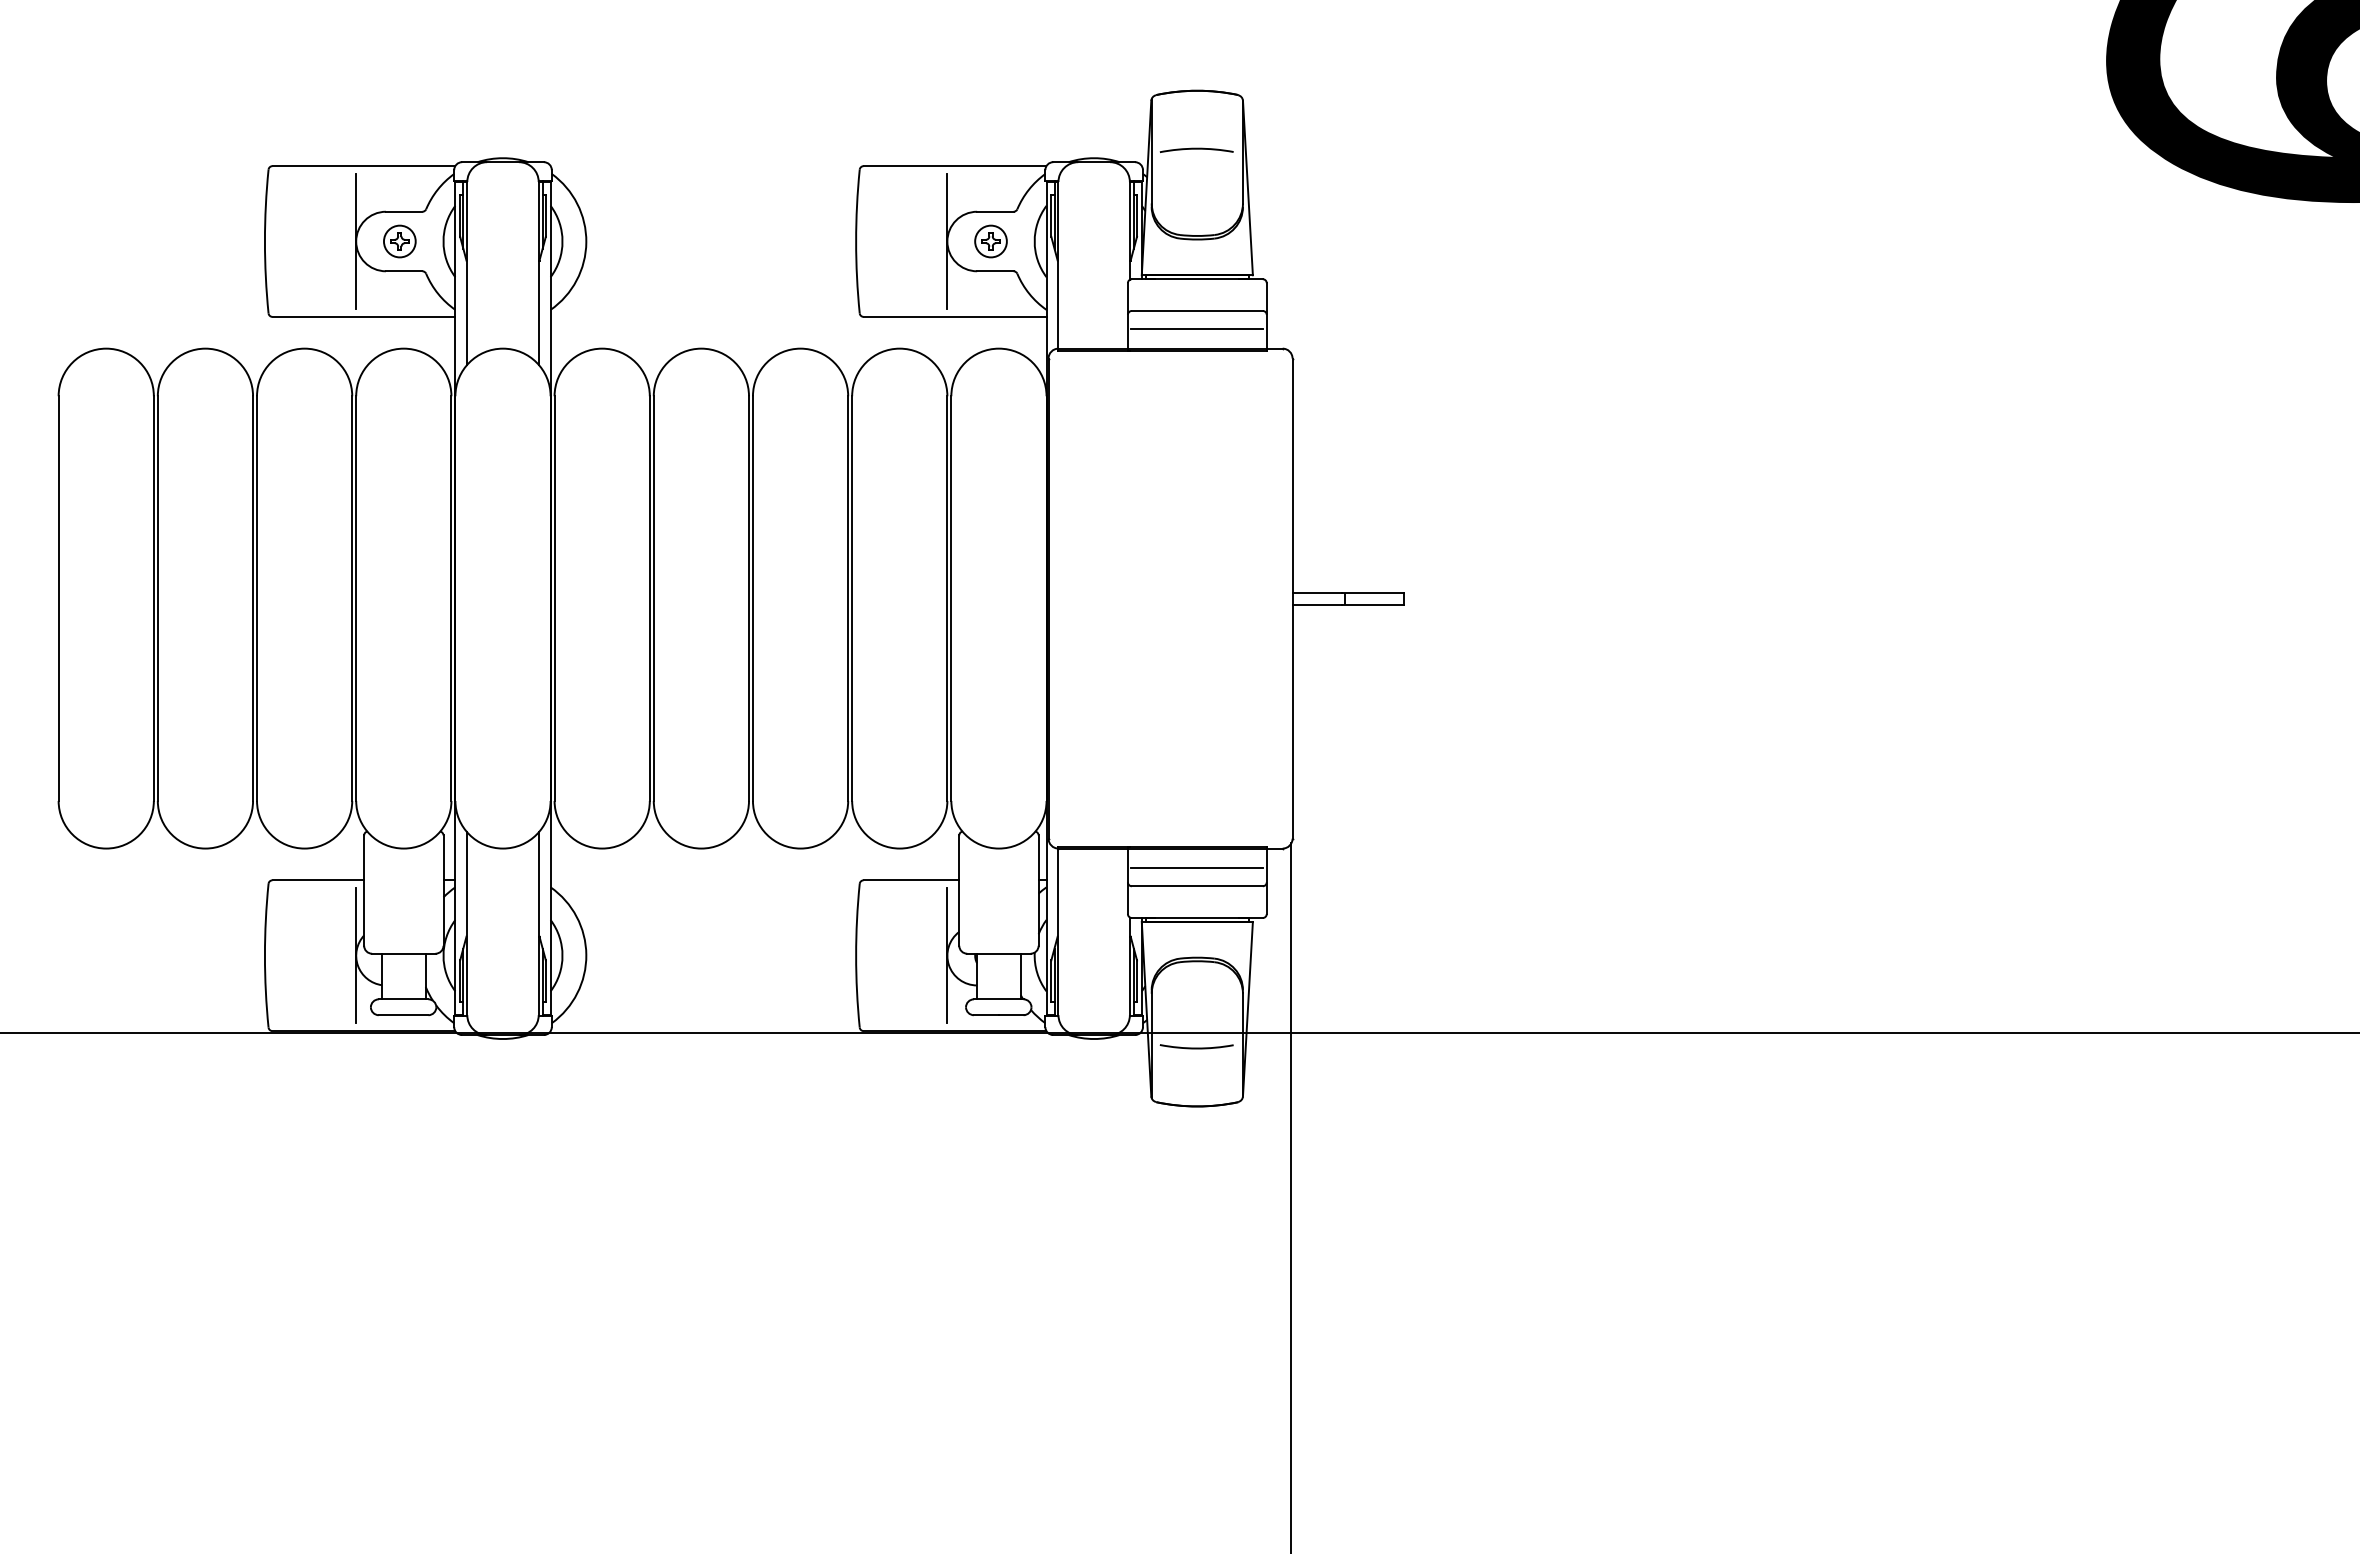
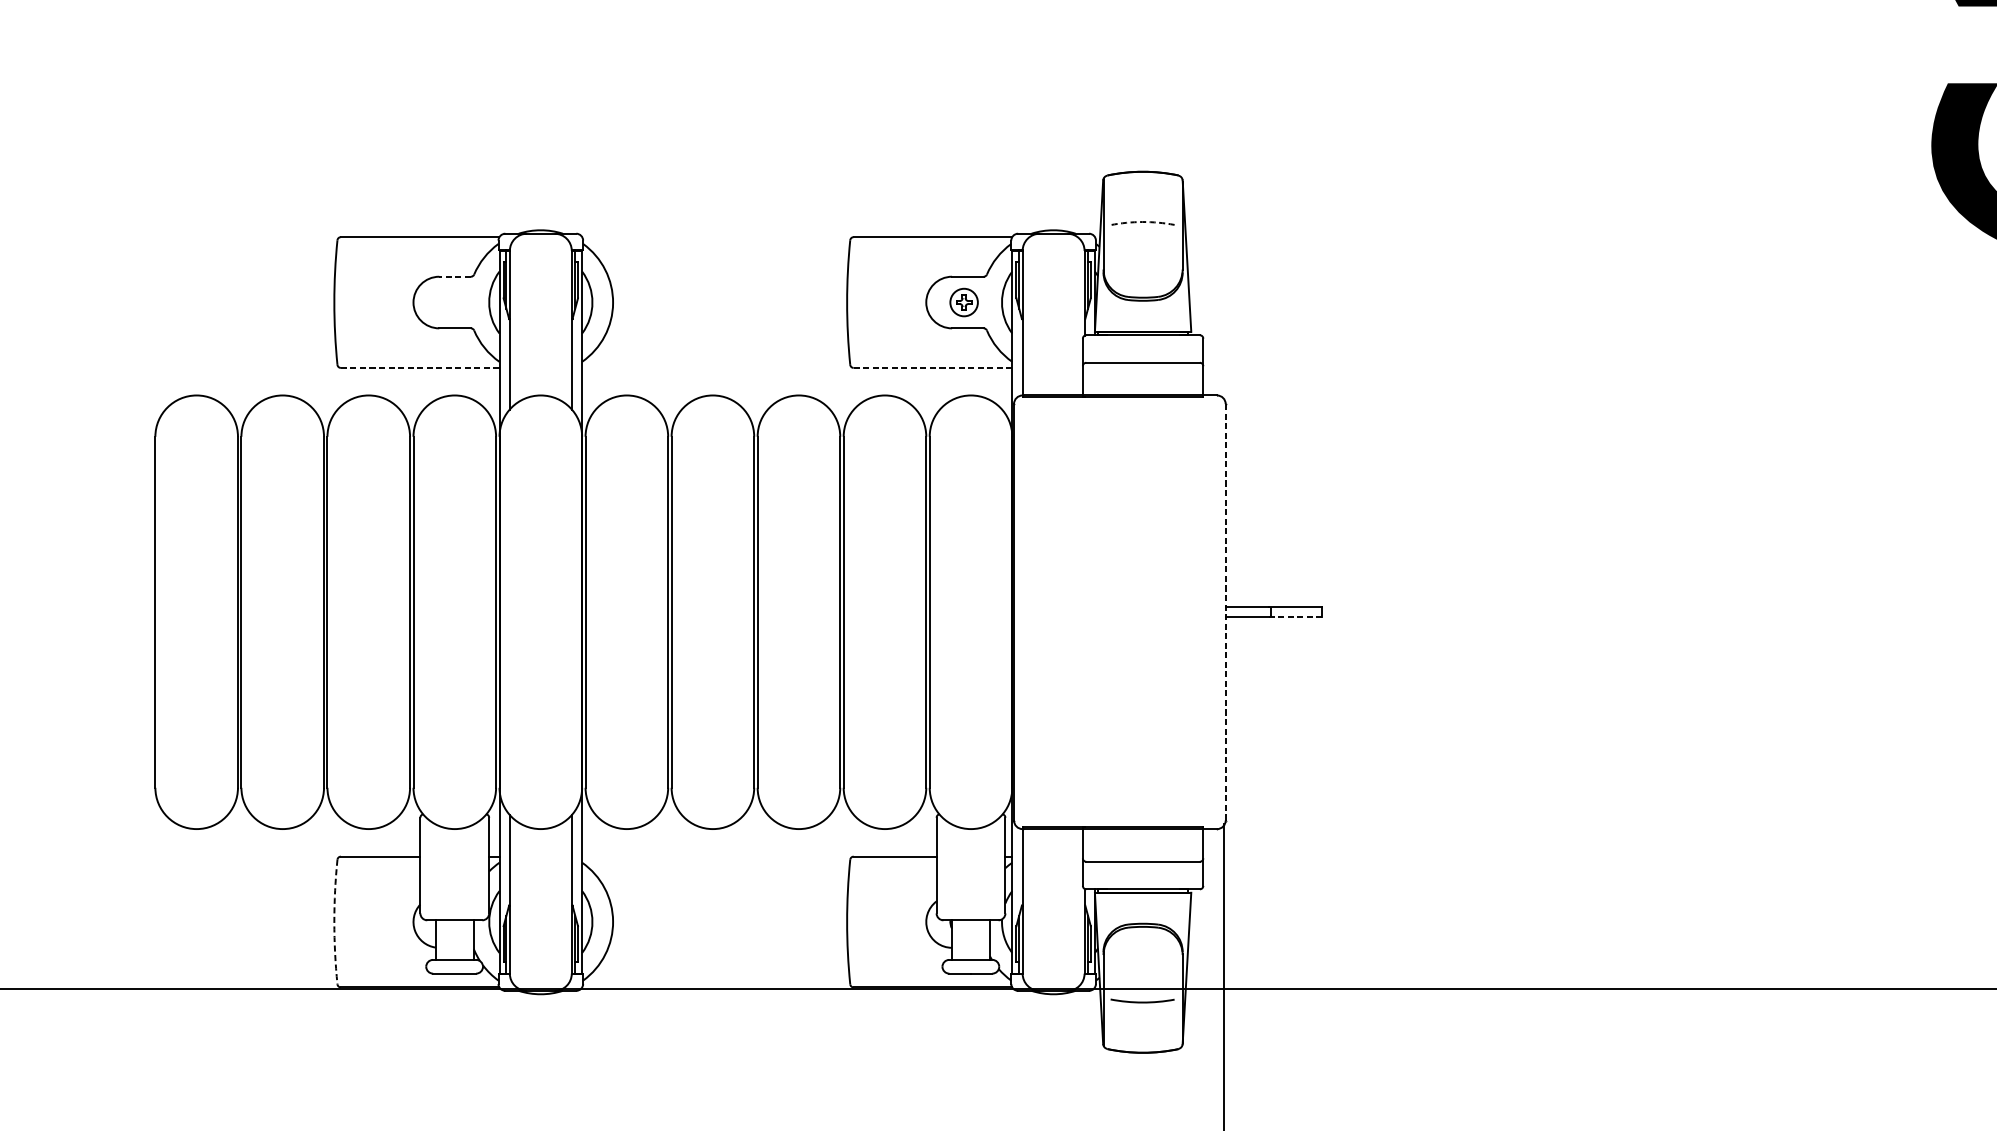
arc: (1196, 148) -> (1142, 221), solid -> dashed
line: (403, 211) -> (454, 276), solid -> dashed
line: (356, 241) -> (413, 302), removed
part: (399, 241) -> (451, 302), removed
line: (947, 241) -> (926, 302), removed
line: (363, 316) -> (419, 367), solid -> dashed
line: (954, 316) -> (932, 367), solid -> dashed
line: (1196, 328) -> (1142, 377), removed
line: (1292, 598) -> (1225, 612), solid -> dashed
line: (1372, 604) -> (1295, 617), solid -> dashed
line: (1196, 868) -> (1142, 846), removed
arc: (264, 955) -> (333, 921), solid -> dashed
line: (356, 955) -> (413, 921), removed
line: (947, 955) -> (926, 921), removed

